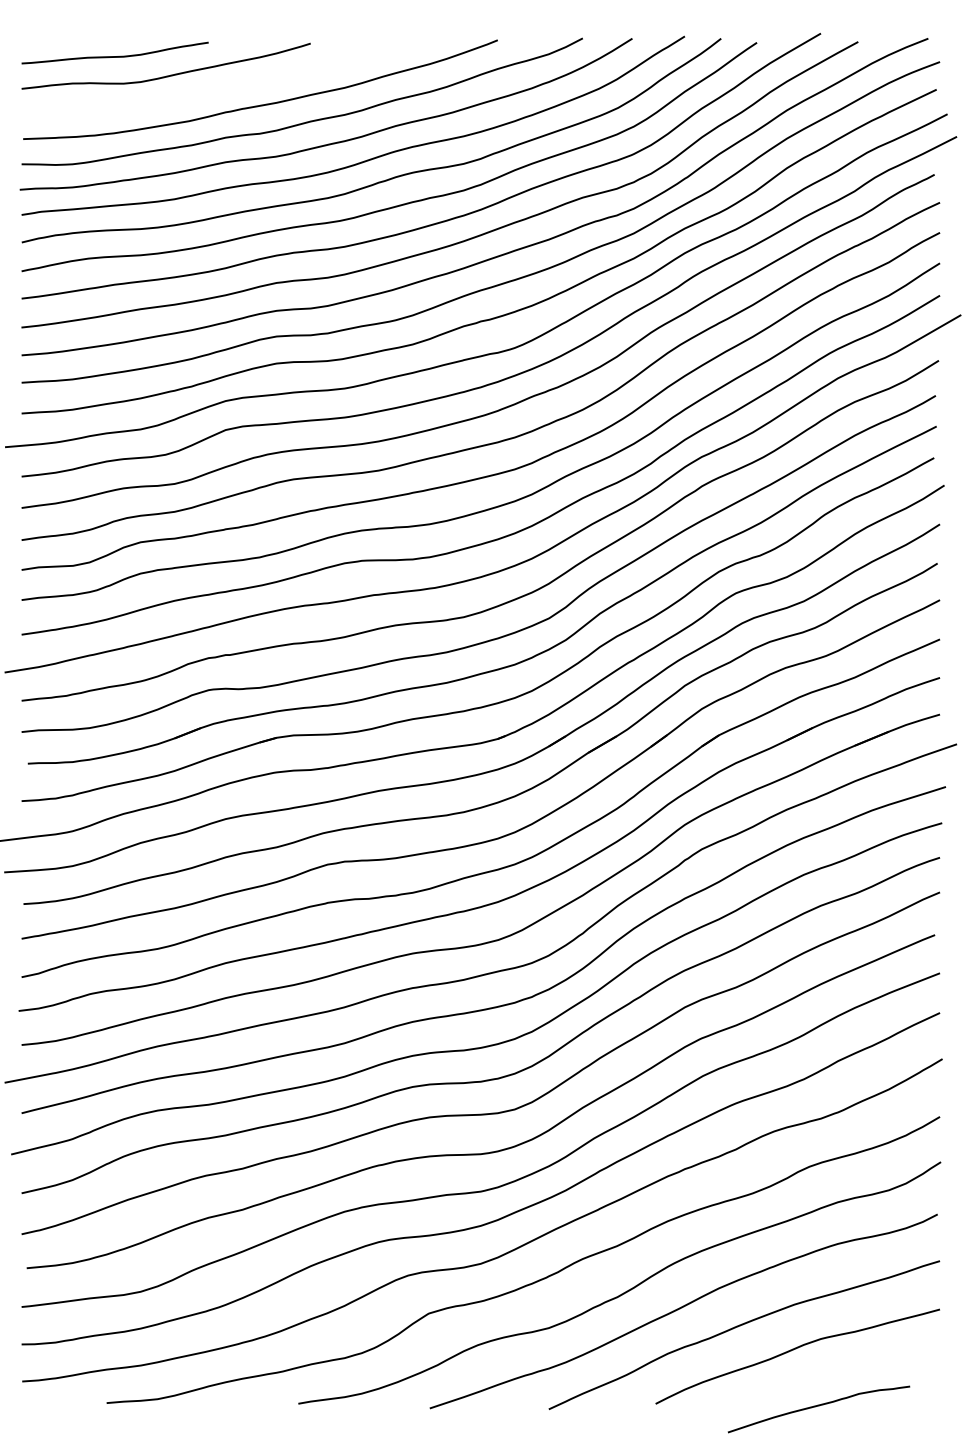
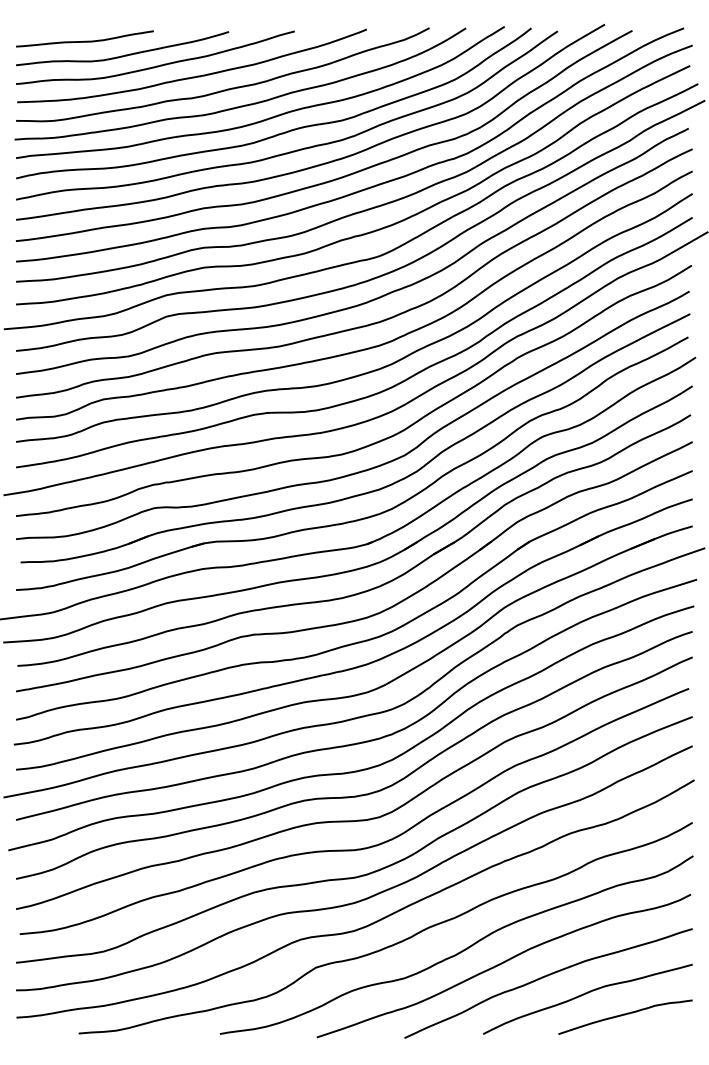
curve: (212, 89) -> (156, 65), added
curve: (818, 1407) -> (625, 1015), moved

